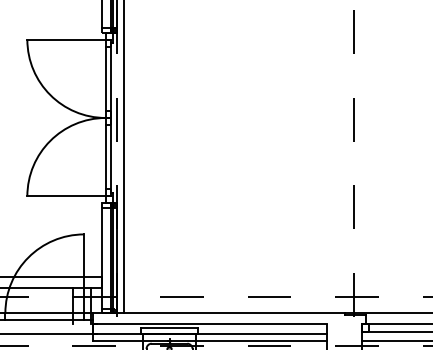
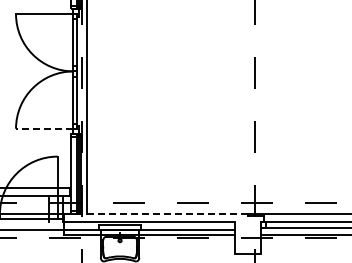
line: (66, 195) -> (44, 128), solid -> dashed
line: (217, 313) -> (155, 214), solid -> dashed

